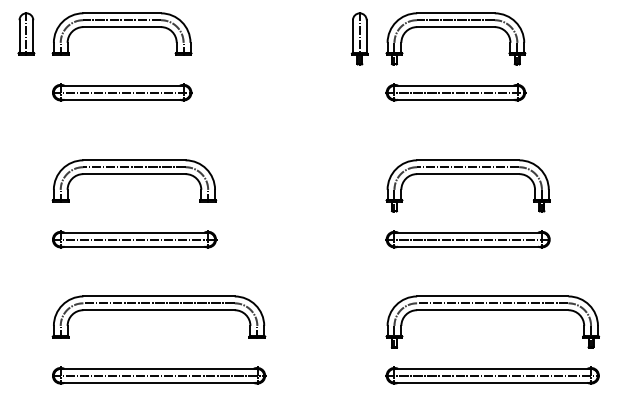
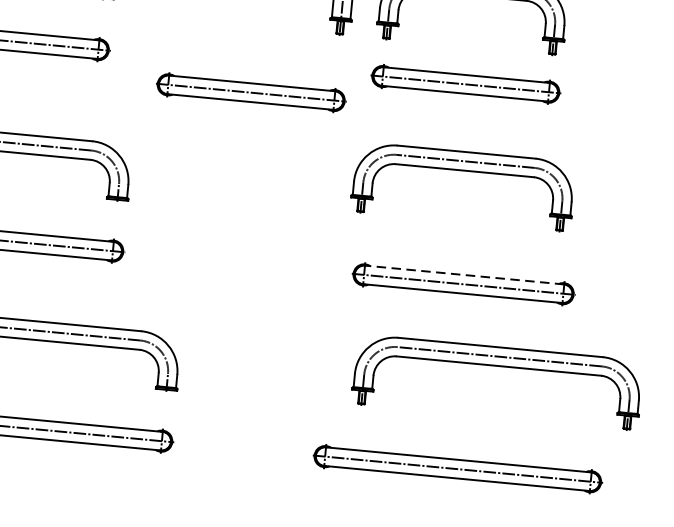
part: (298, 113) -> (250, 92), added
part: (467, 174) -> (463, 171), moved
line: (468, 232) -> (464, 274), solid -> dashed
part: (492, 310) -> (498, 366), moved
part: (492, 375) -> (457, 468), moved

